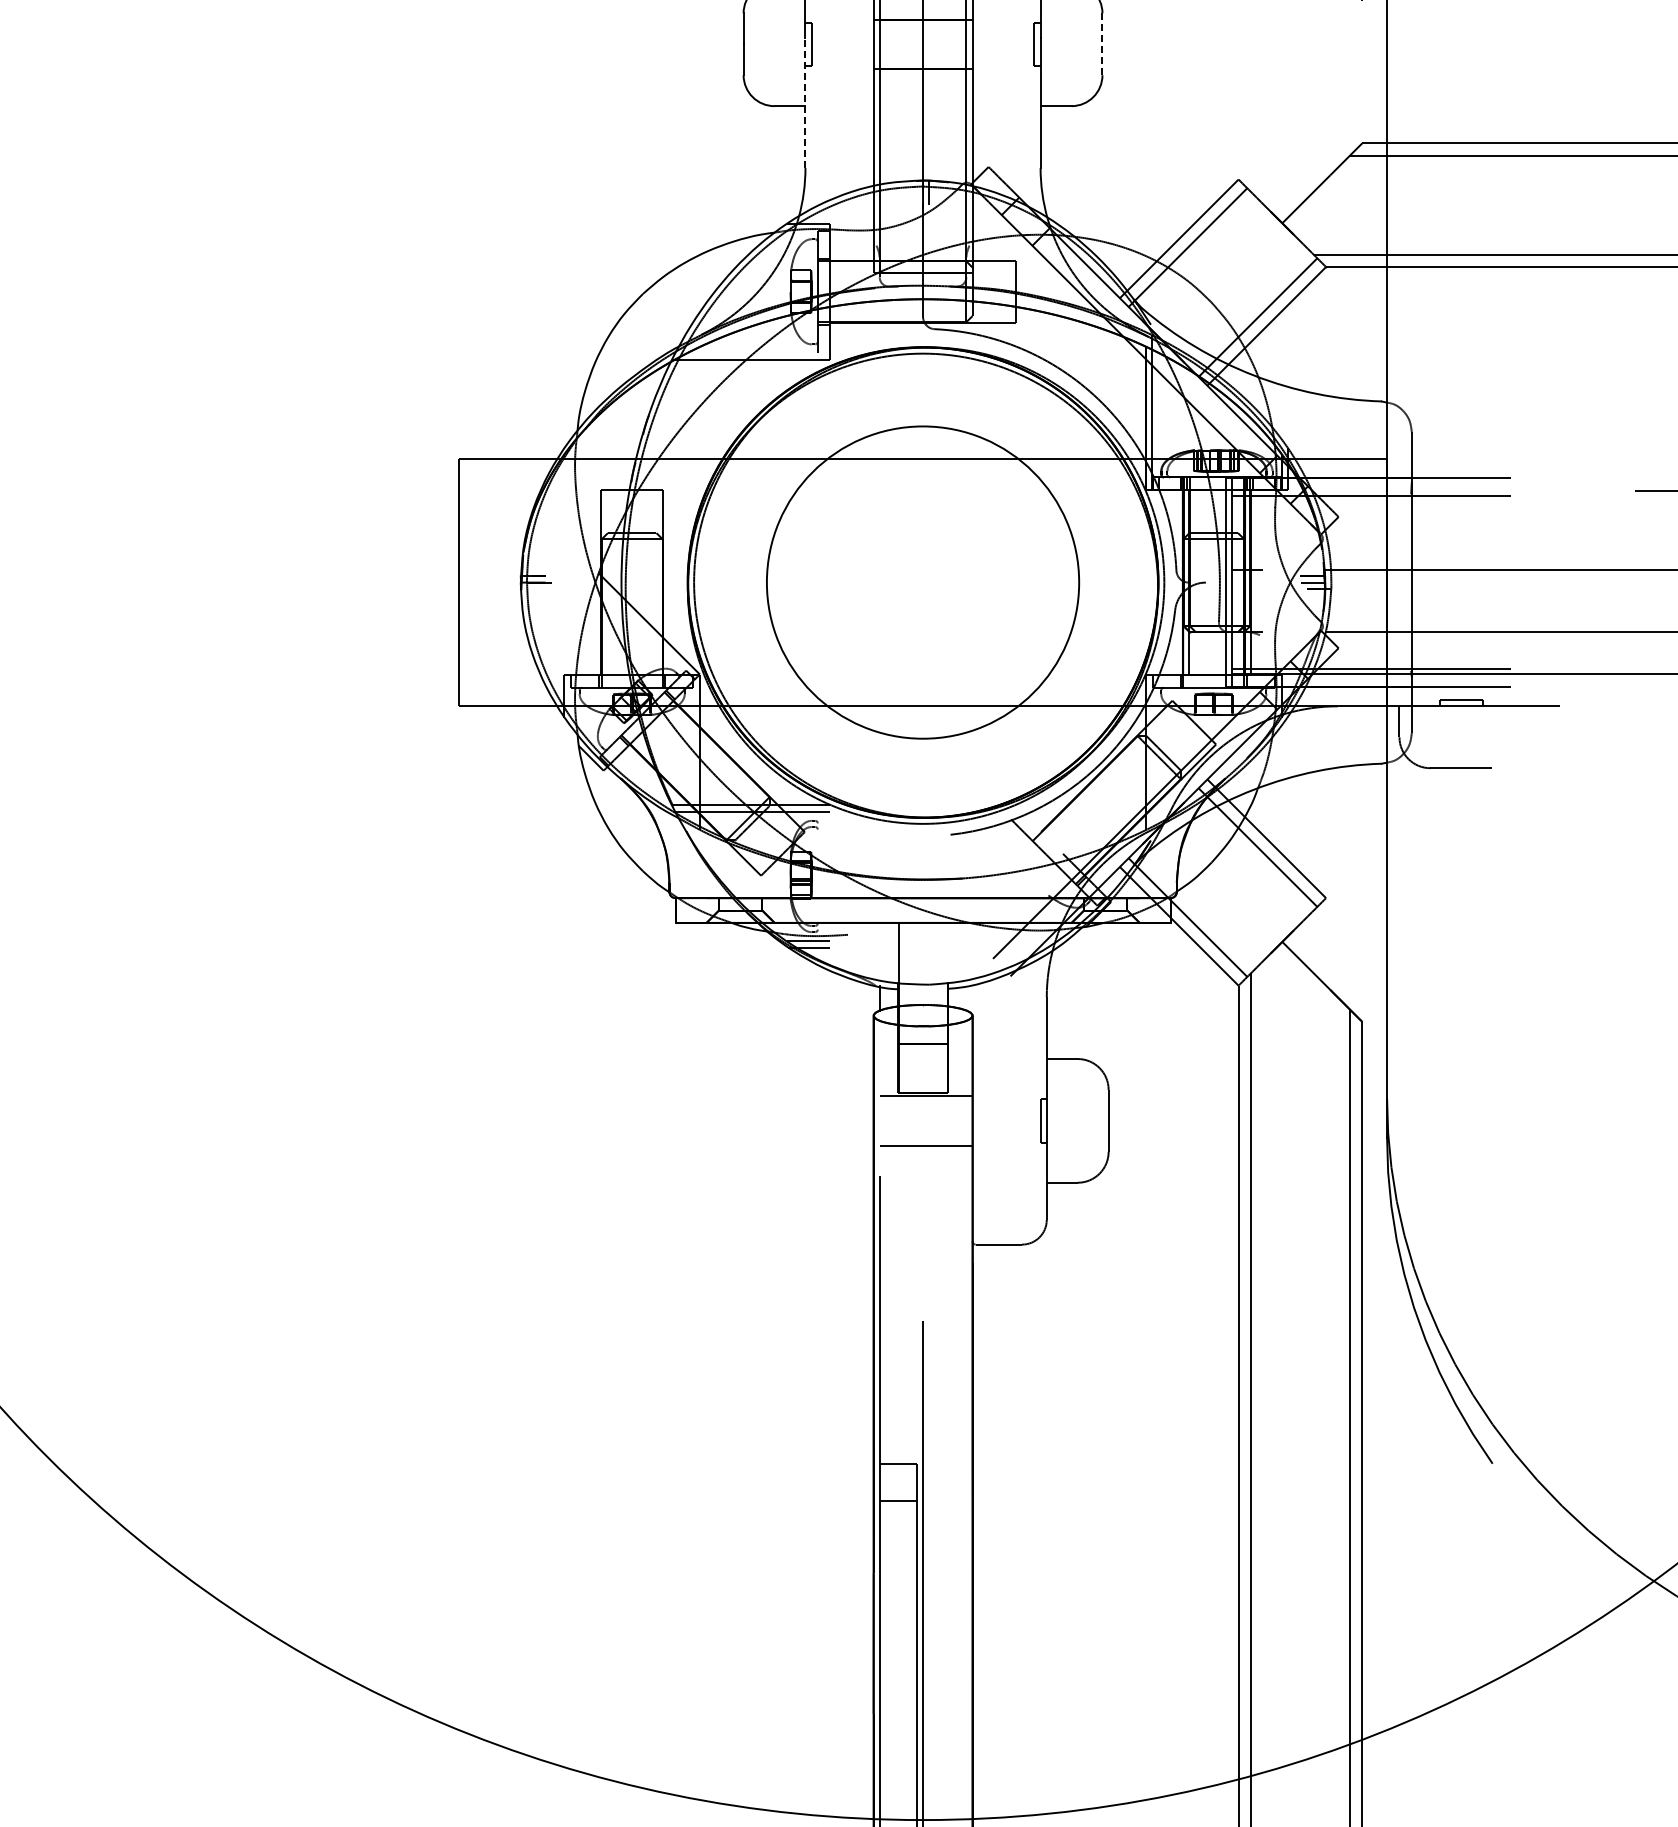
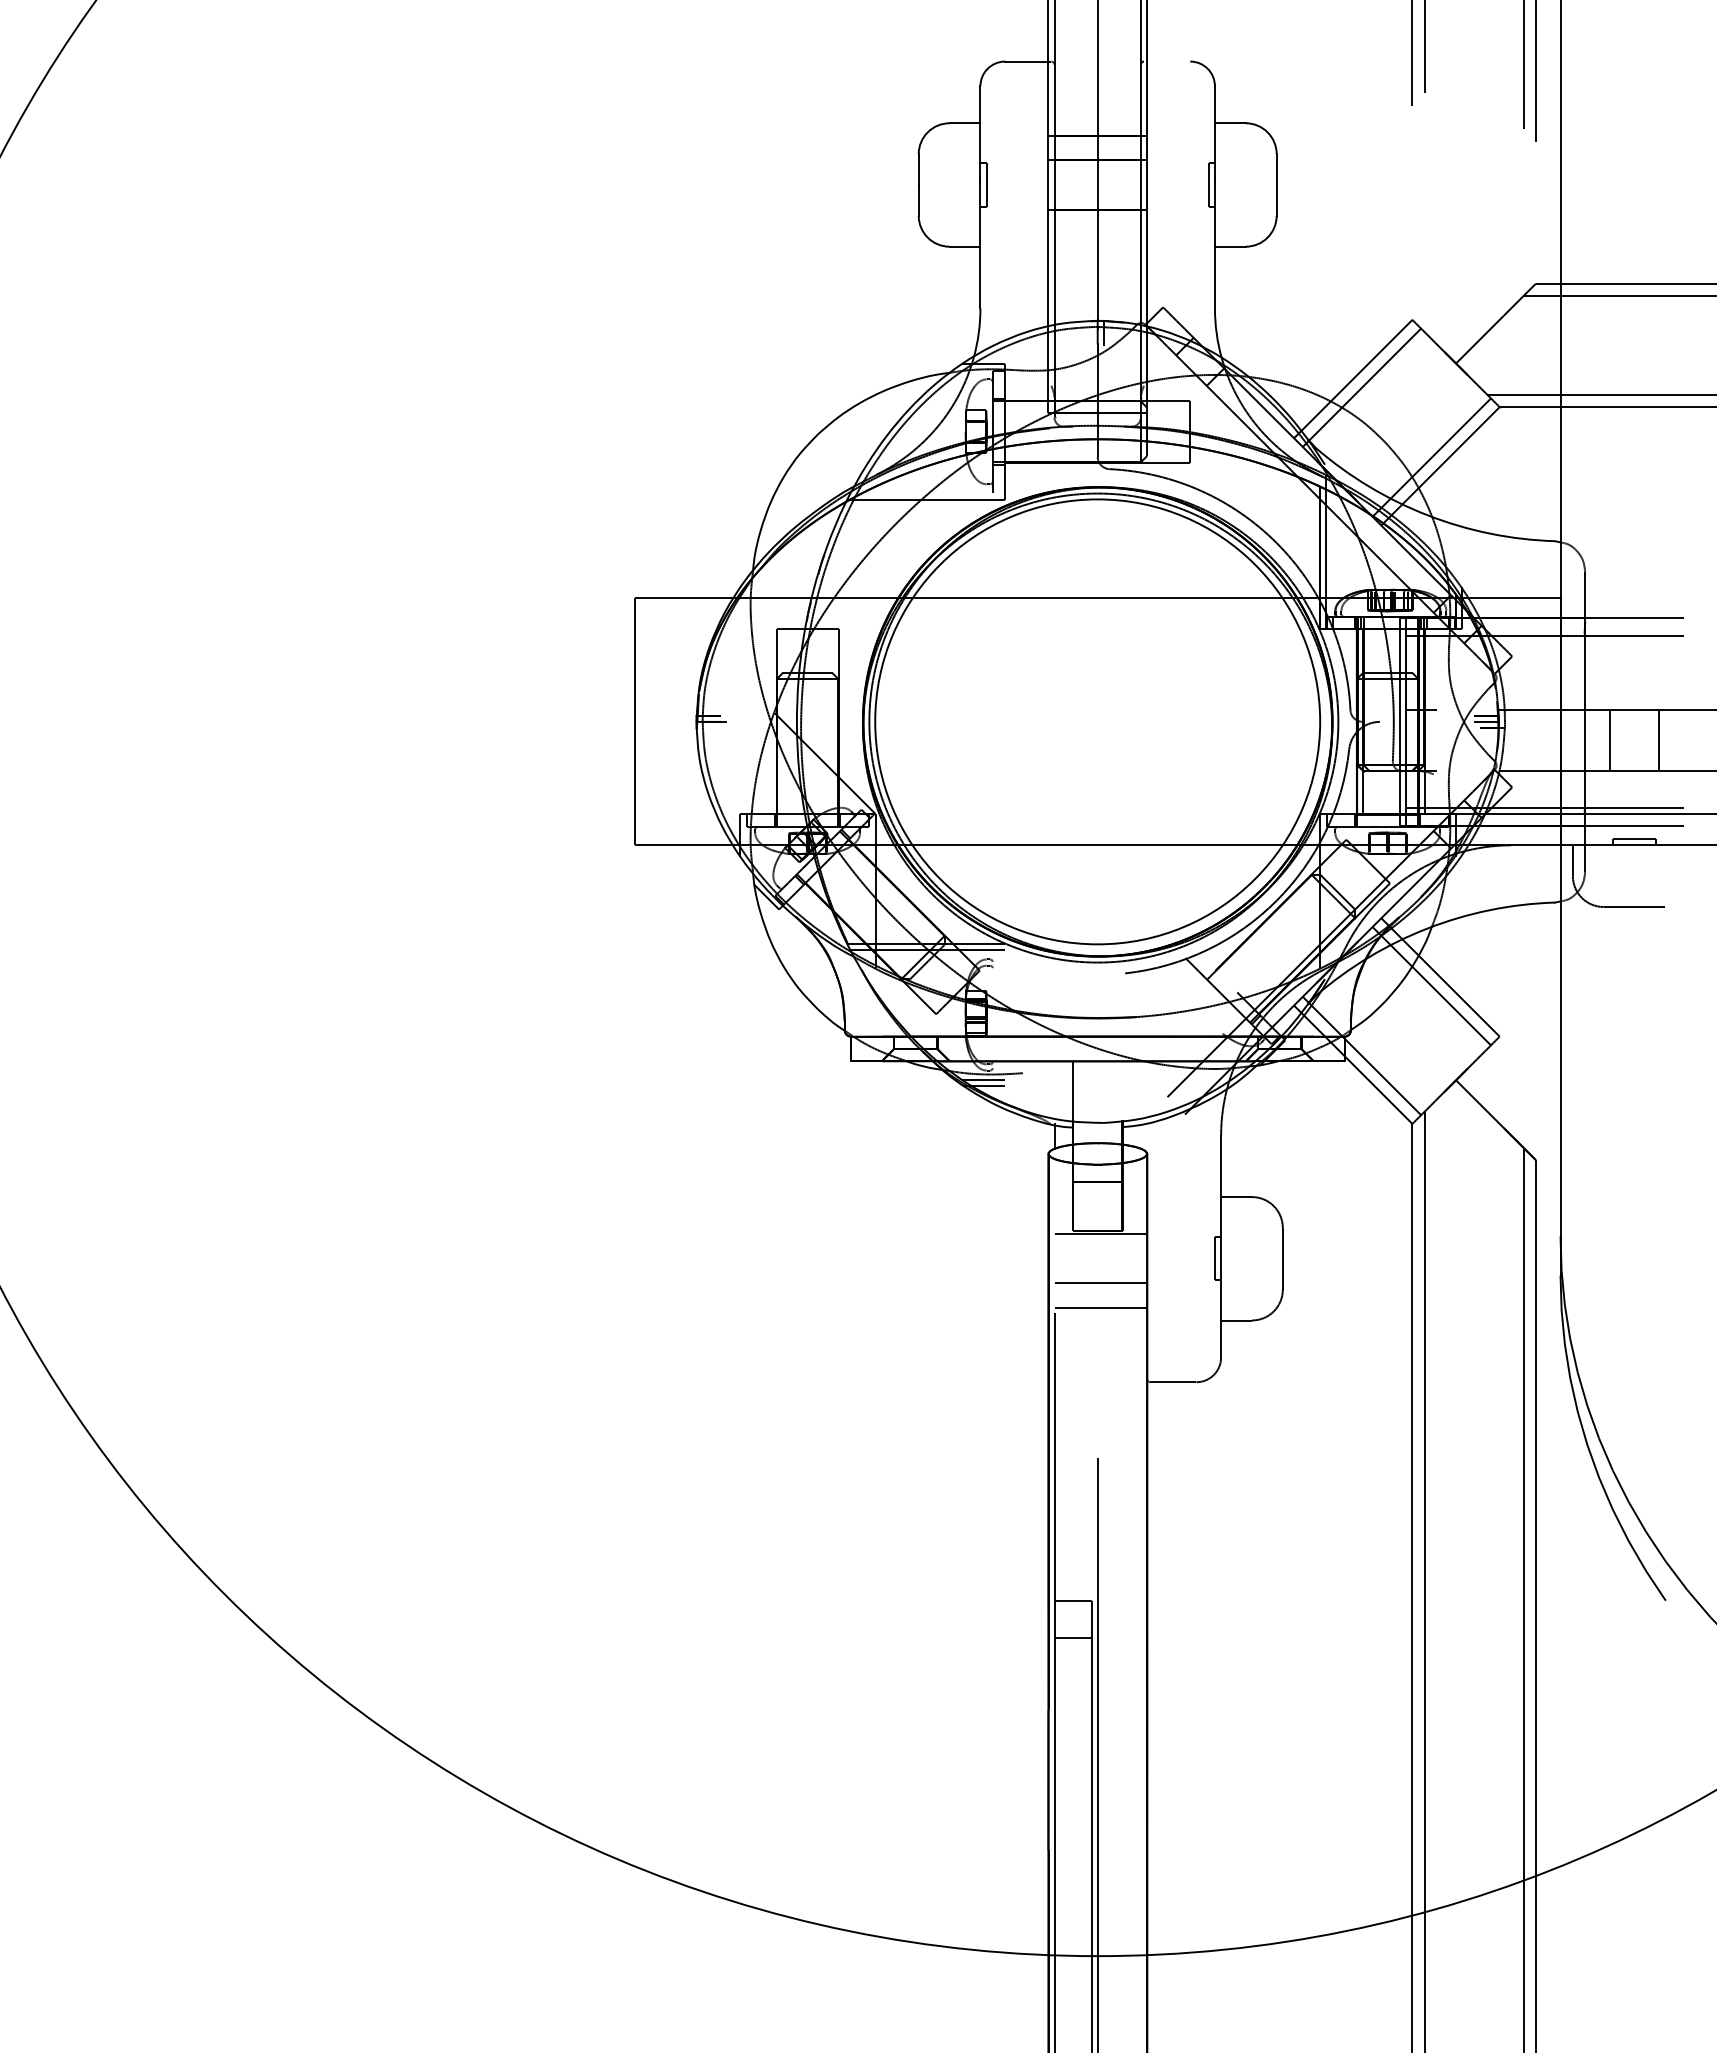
line: (1102, 43) -> (1276, 184), dashed -> solid
line: (805, 102) -> (980, 243), dashed -> solid
circle: (922, 582) -> (1097, 721), size x1.43
line: (1436, 601) -> (1609, 740), added
line: (1486, 601) -> (1659, 740), added
line: (925, 1170) -> (1100, 1308), added

